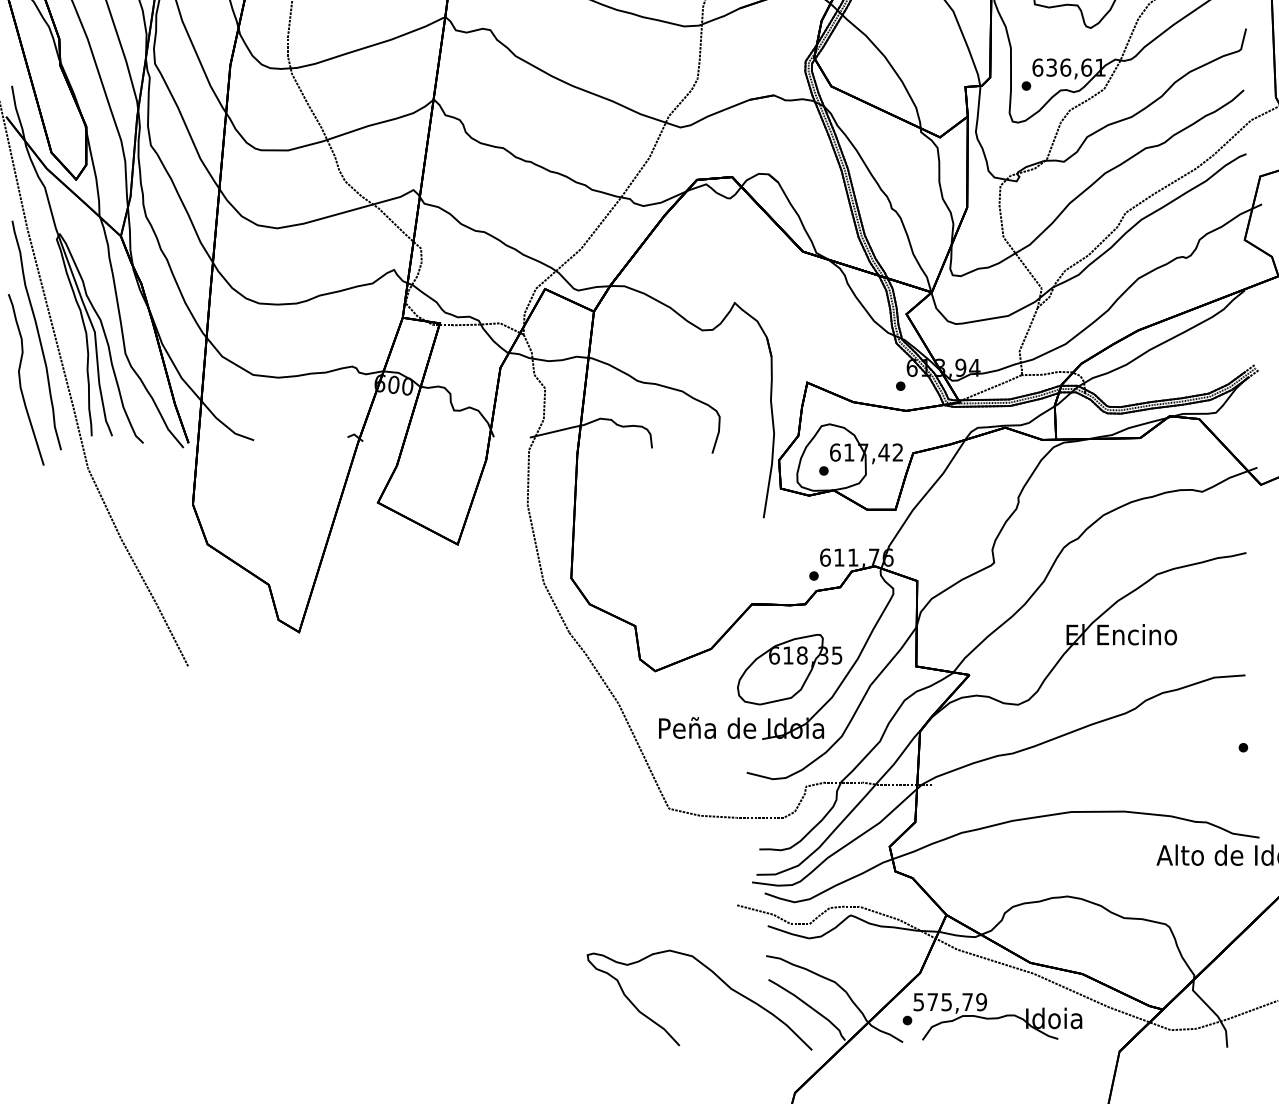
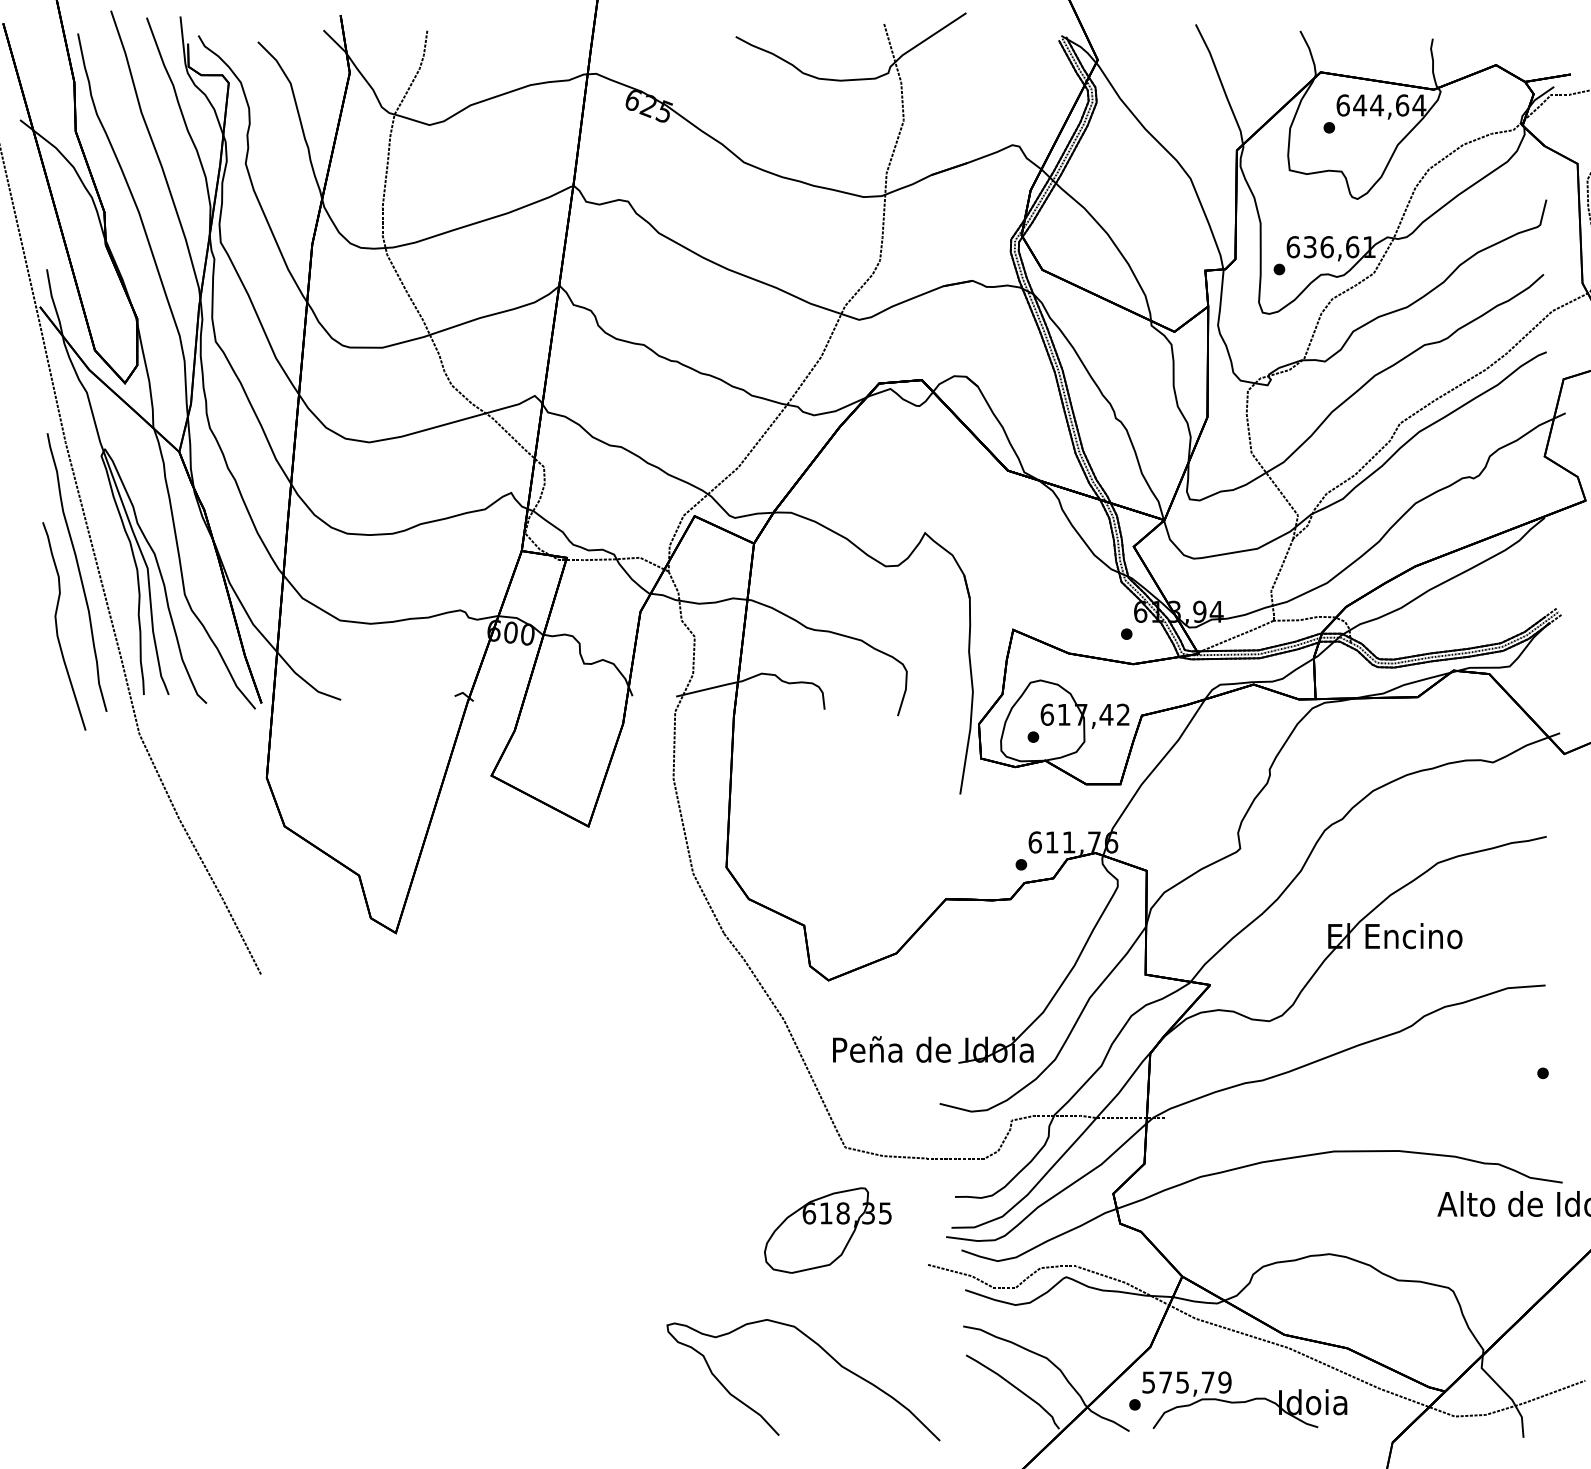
part: (789, 669) -> (827, 1230), moved
curve: (720, 979) -> (828, 1355), moved

